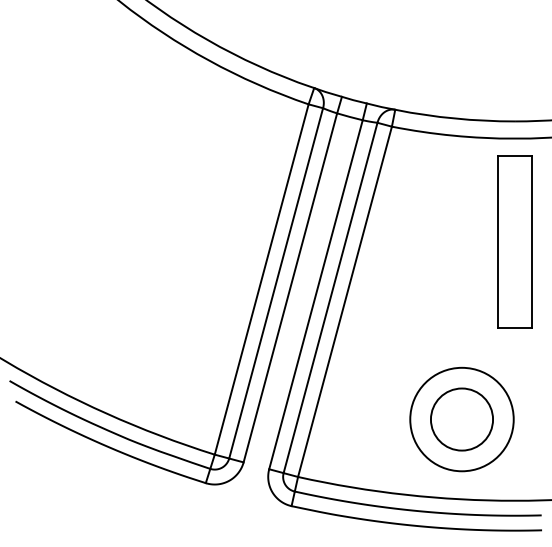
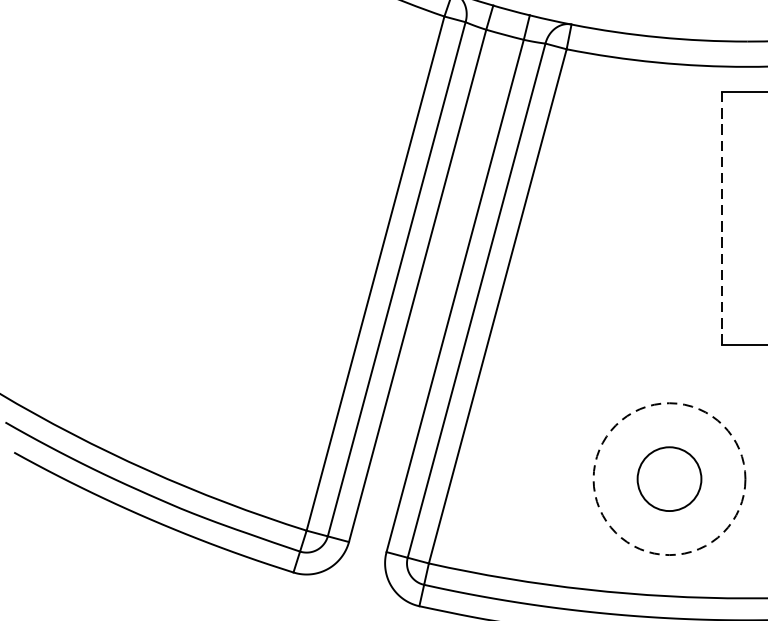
line: (497, 242) -> (721, 219), solid -> dashed
circle: (461, 419) -> (668, 479), size x0.7
circle: (461, 419) -> (668, 479), solid -> dashed

